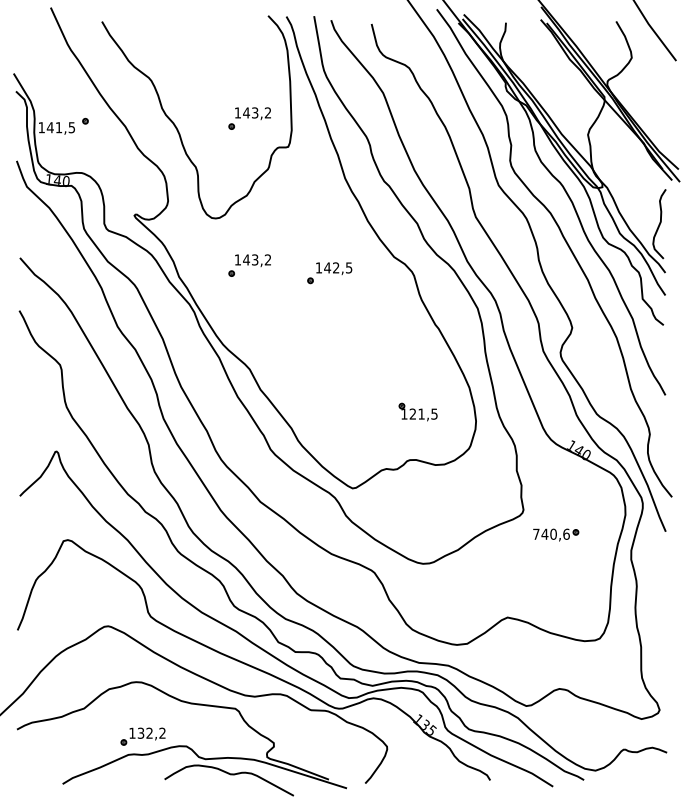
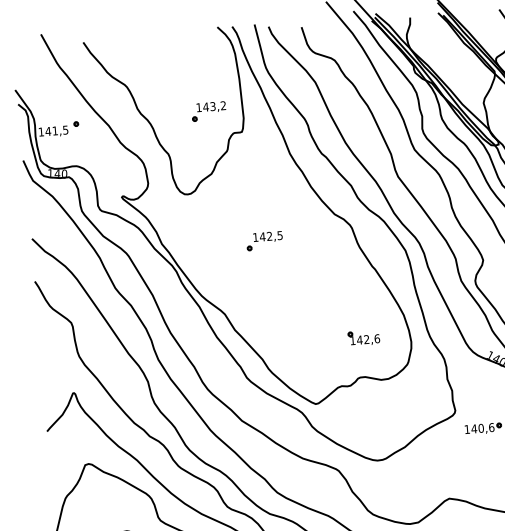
part: (249, 265) -> (218, 230), removed
part: (329, 273) -> (264, 241), moved
text: (423, 413) -> (368, 338), 121,5 -> 142,6
text: (536, 533) -> (467, 428), 740,6 -> 140,6

